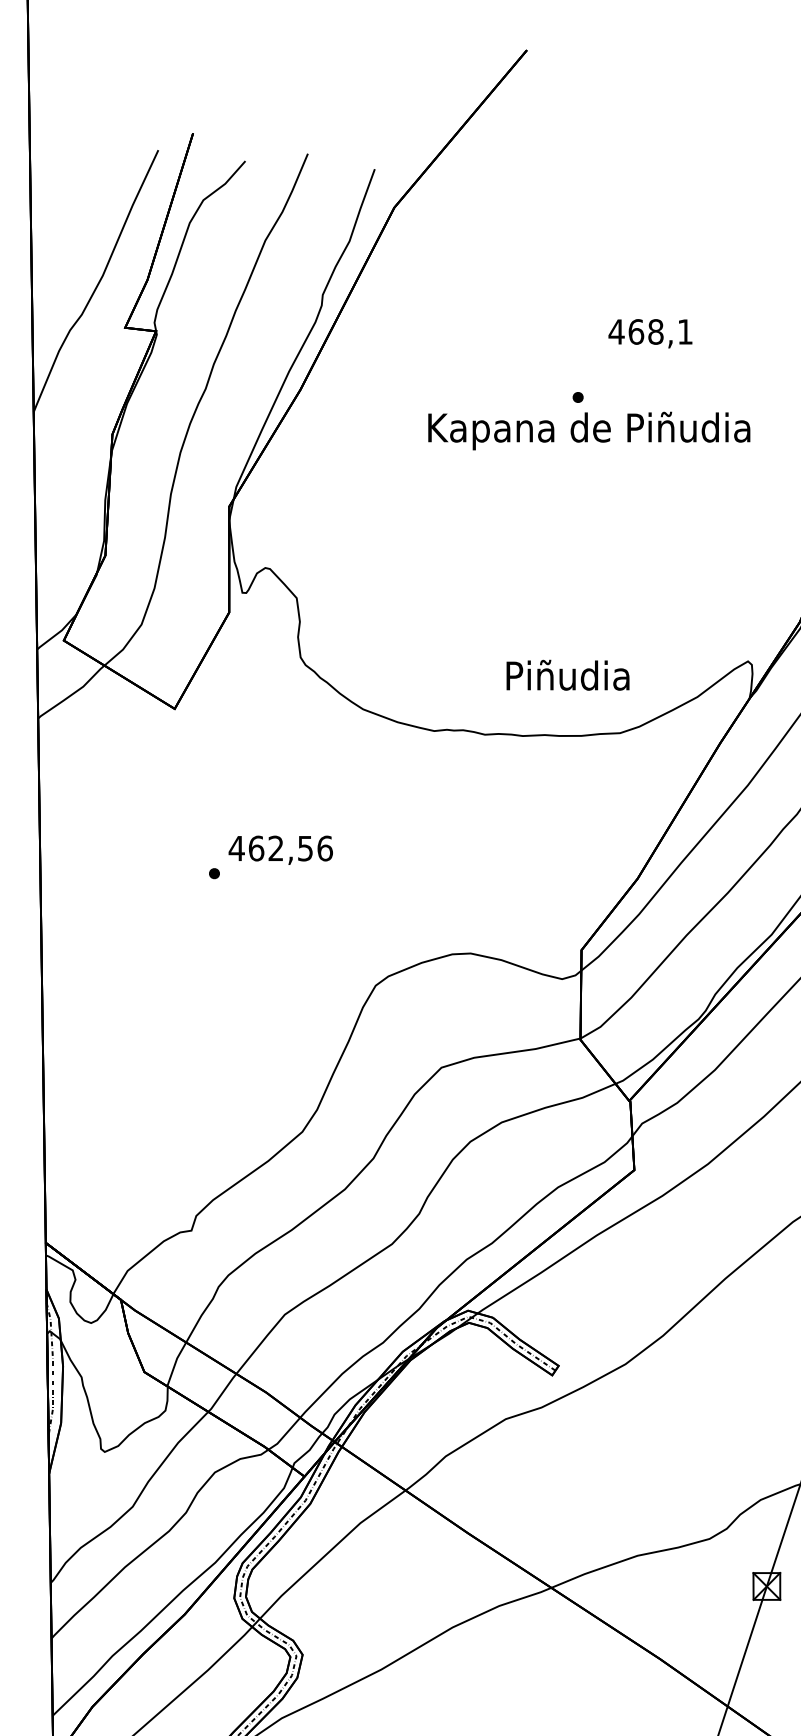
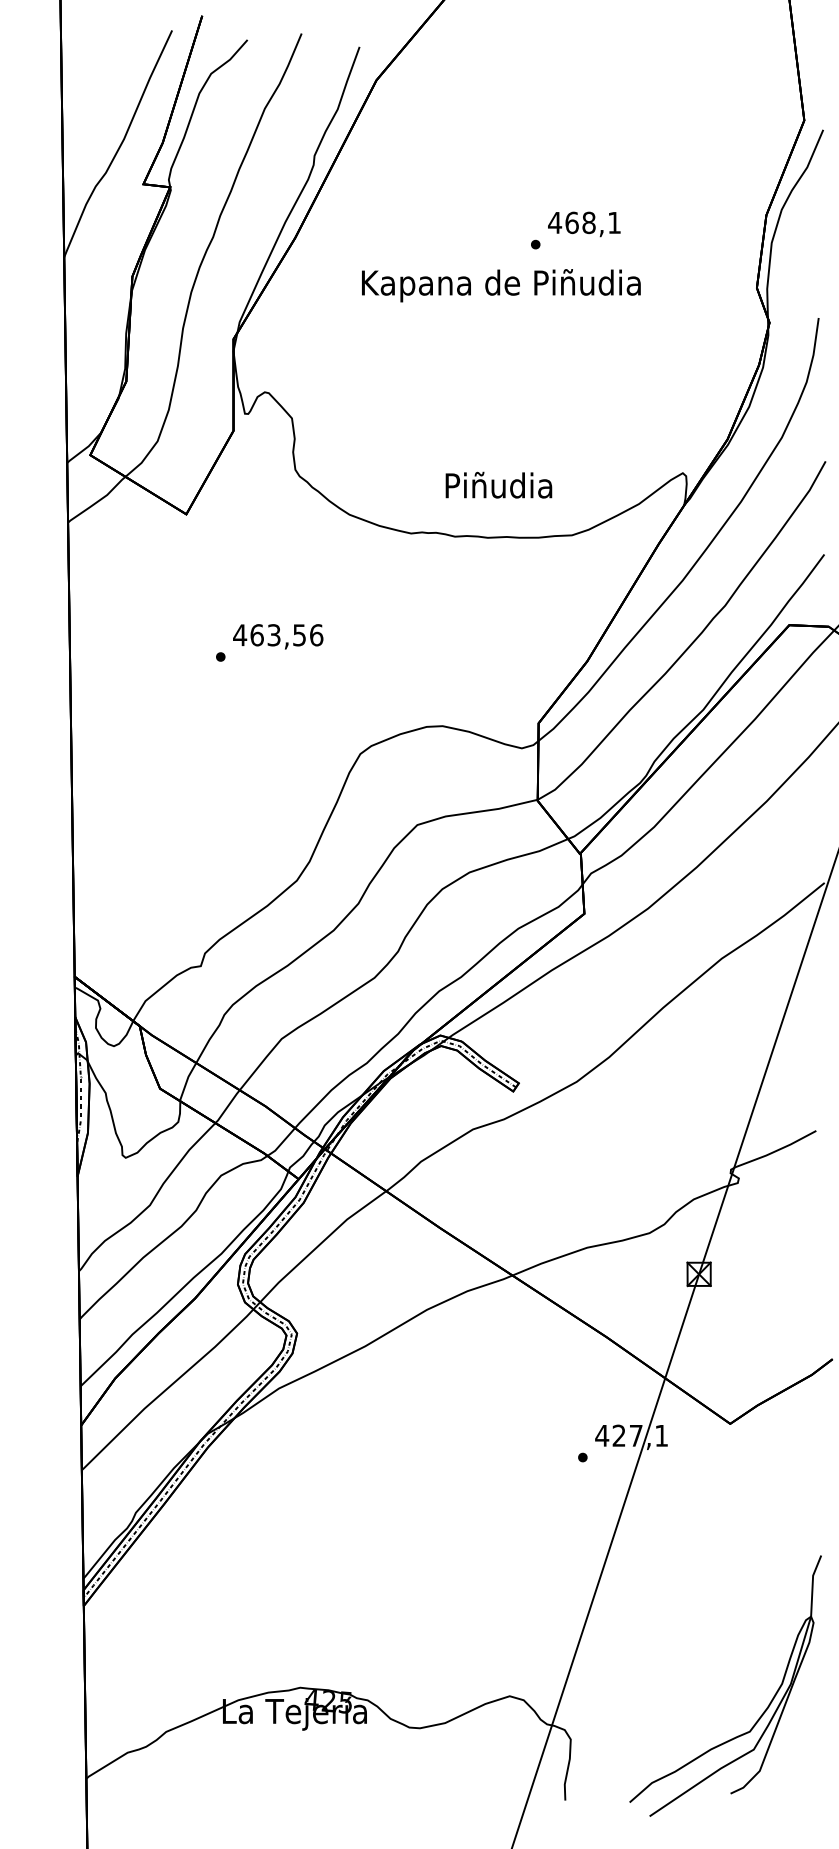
text: (650, 333) -> (584, 224), moved
text: (589, 430) -> (501, 285), moved
text: (567, 674) -> (498, 484), moved
text: (275, 848) -> (273, 635), 462,56 -> 463,56

